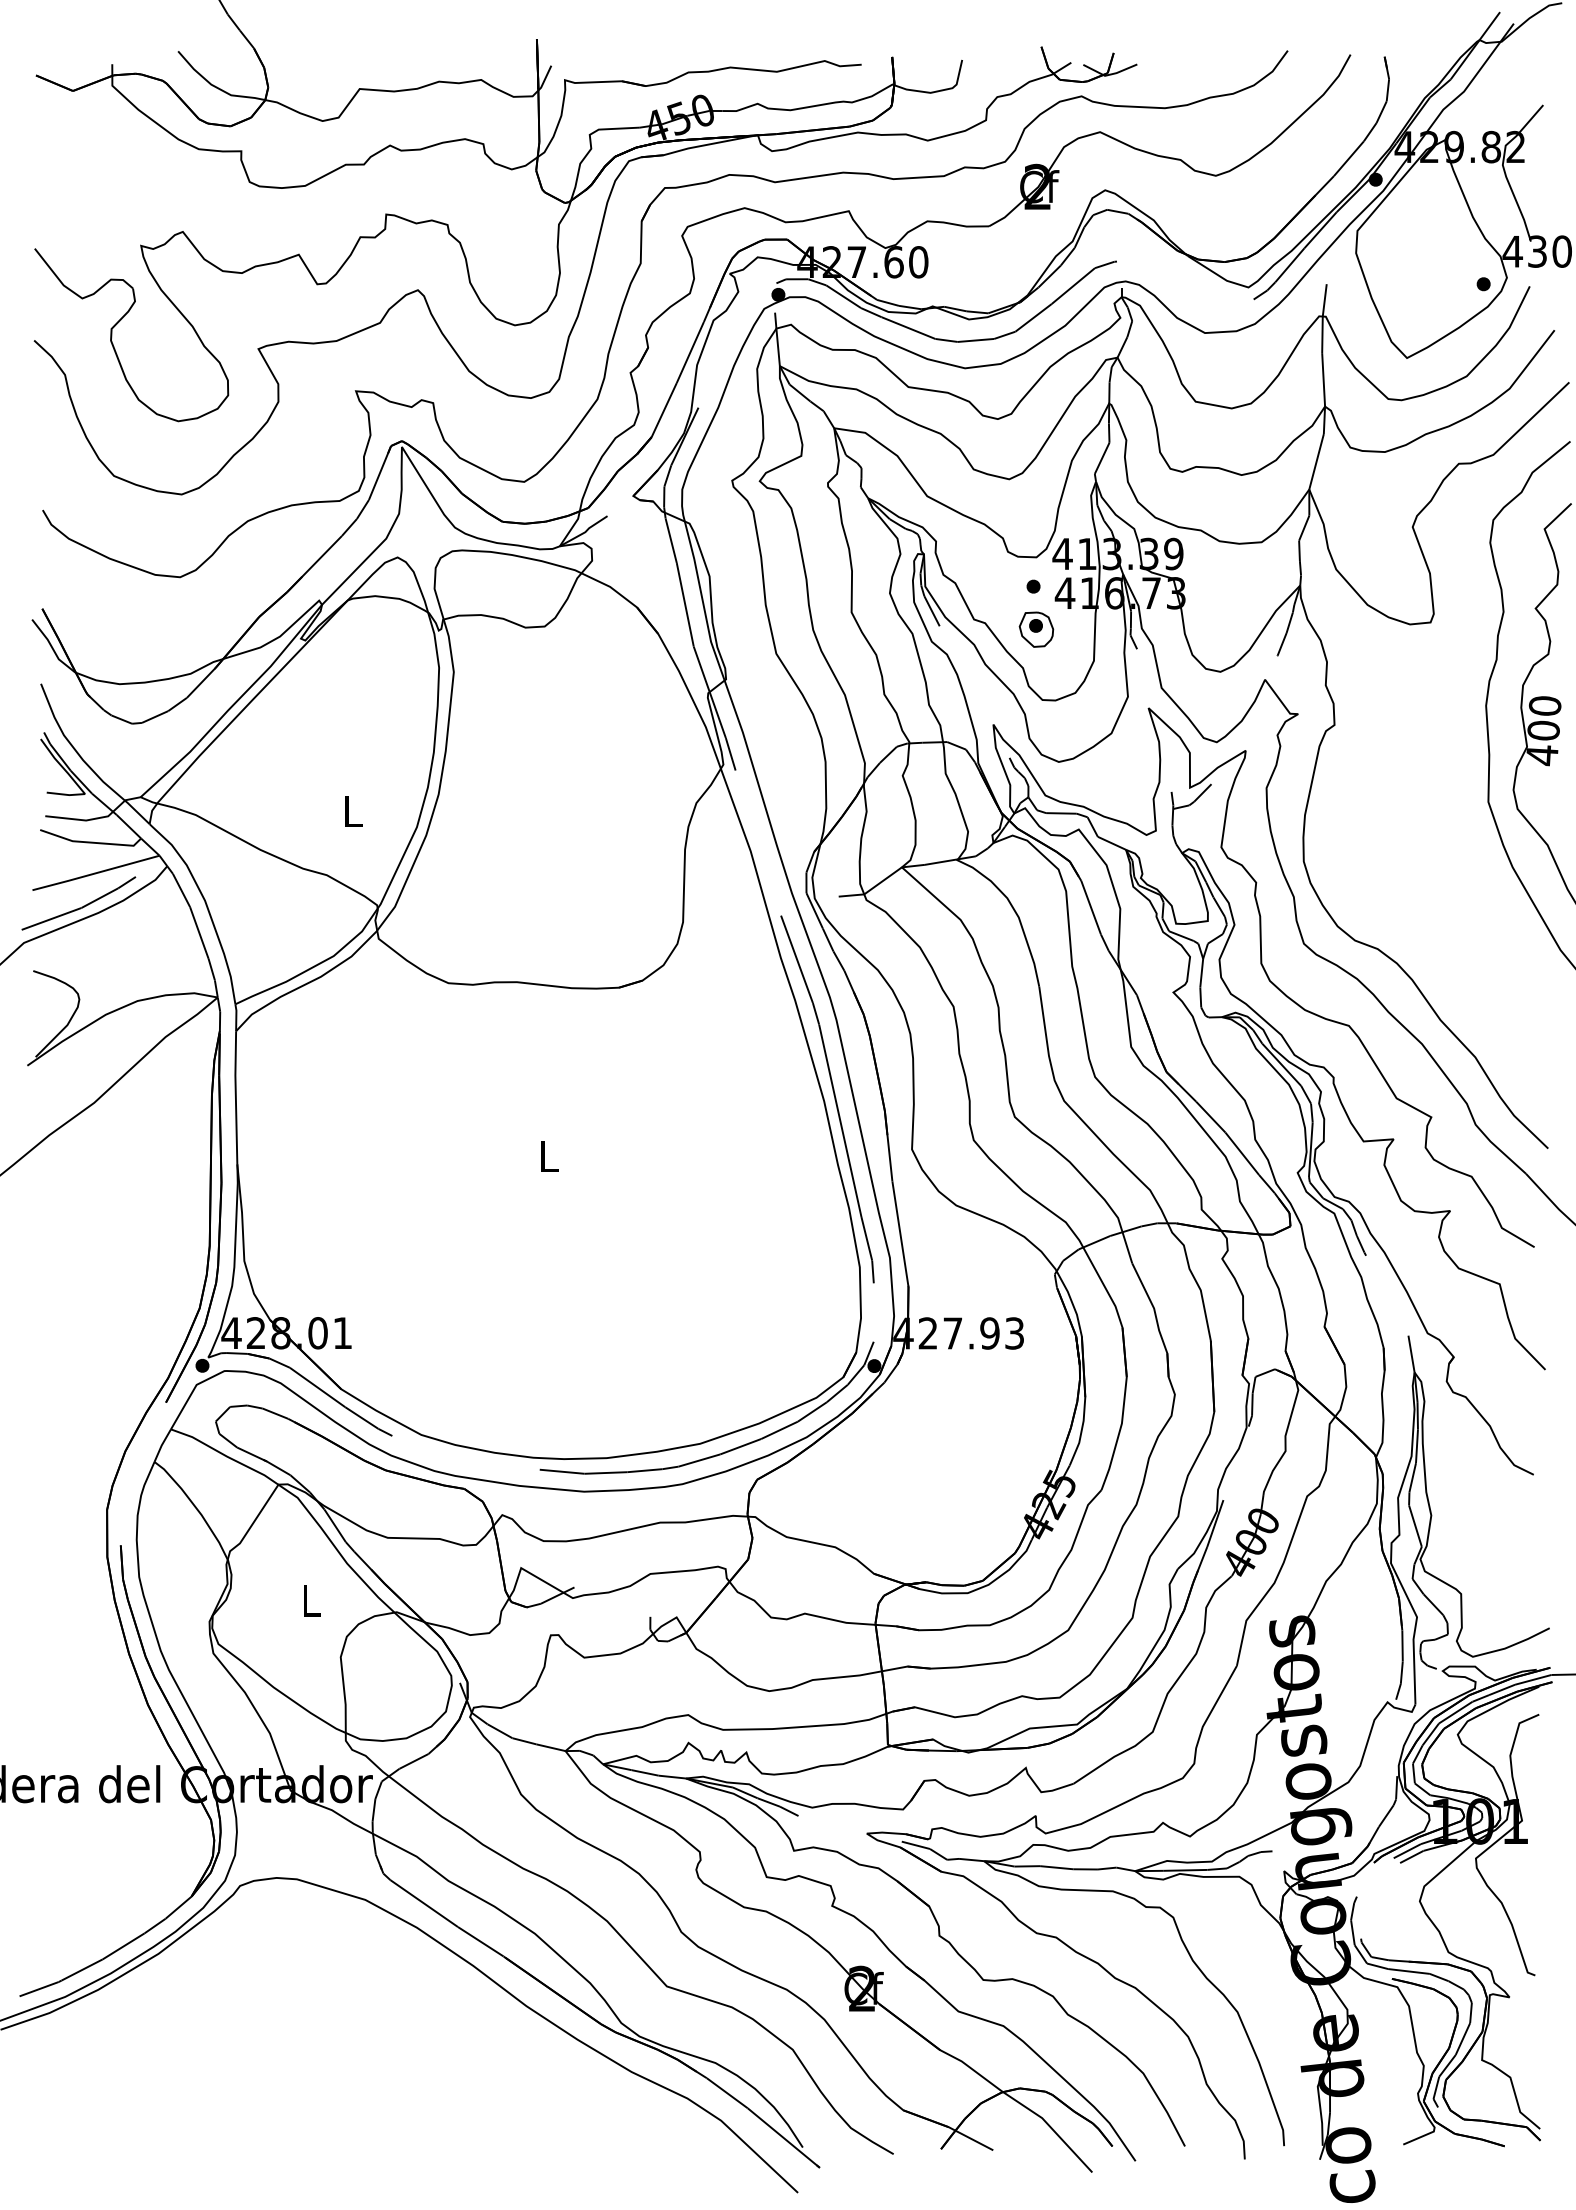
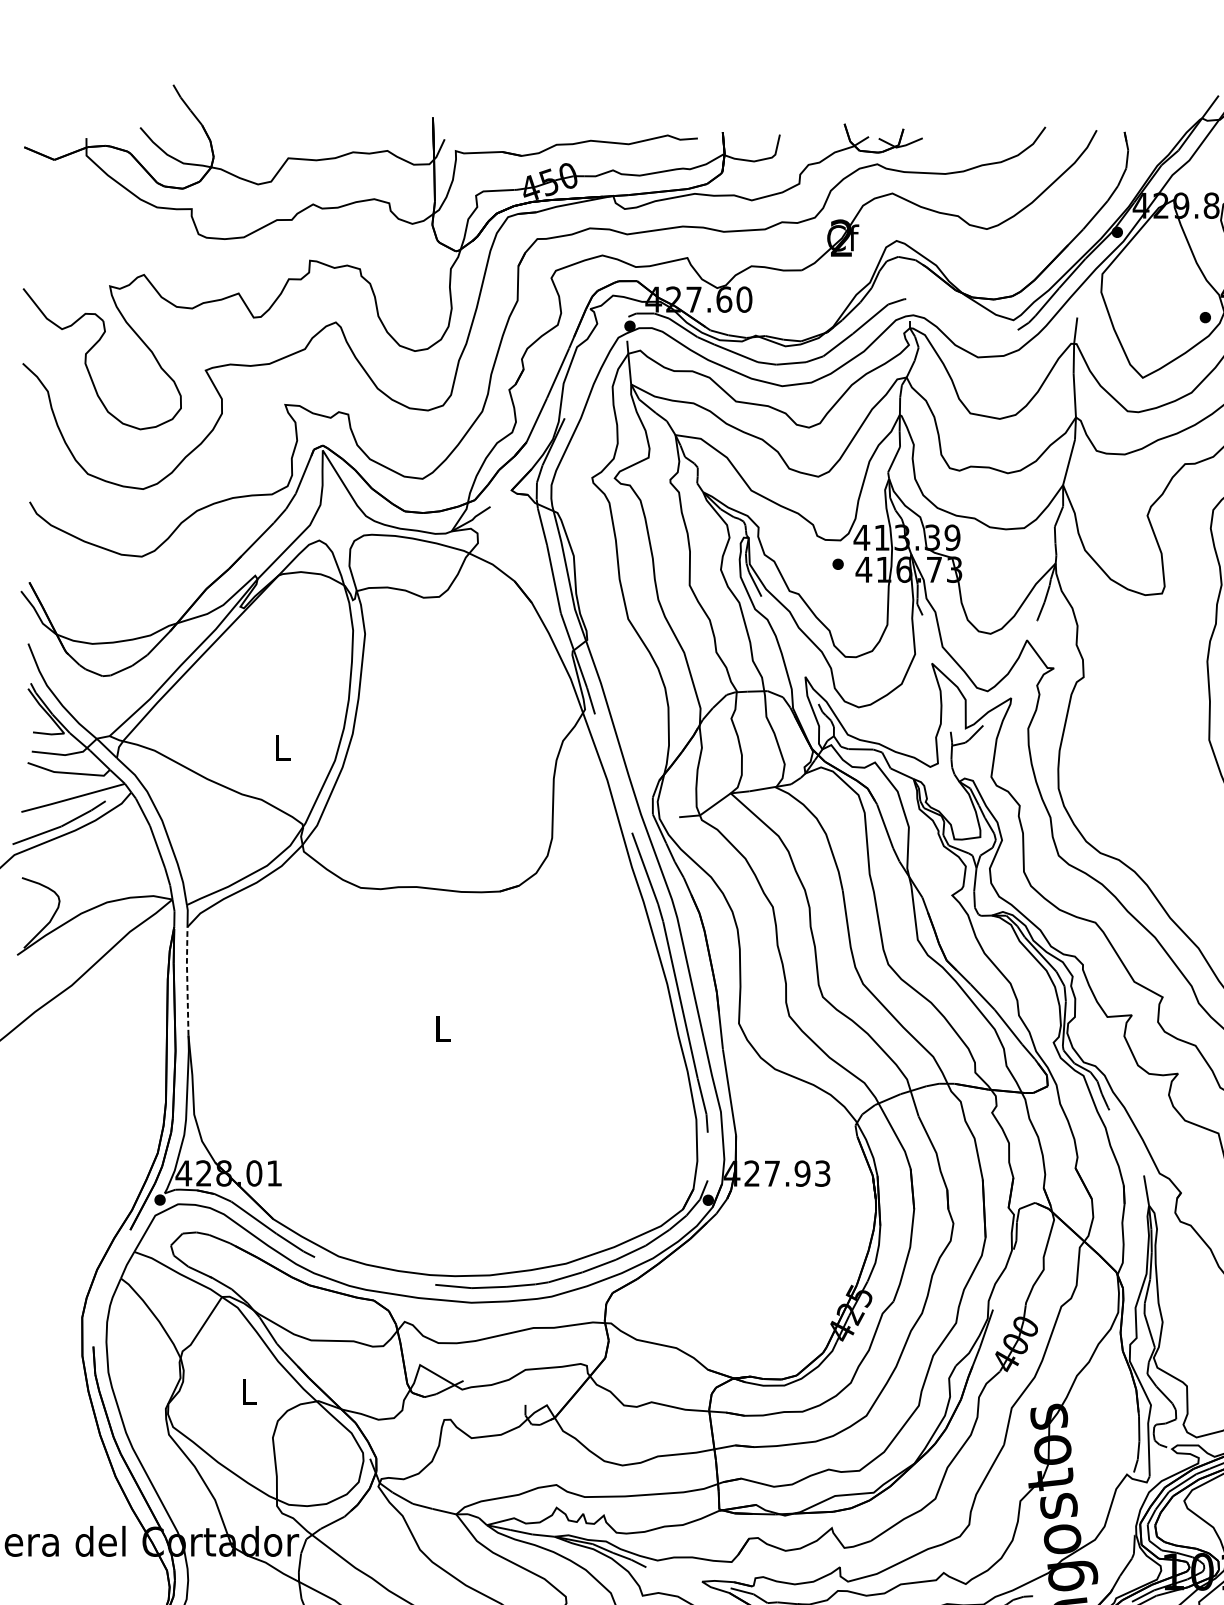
part: (1036, 629) -> (840, 599), removed
line: (235, 1096) -> (187, 980), solid -> dashed

